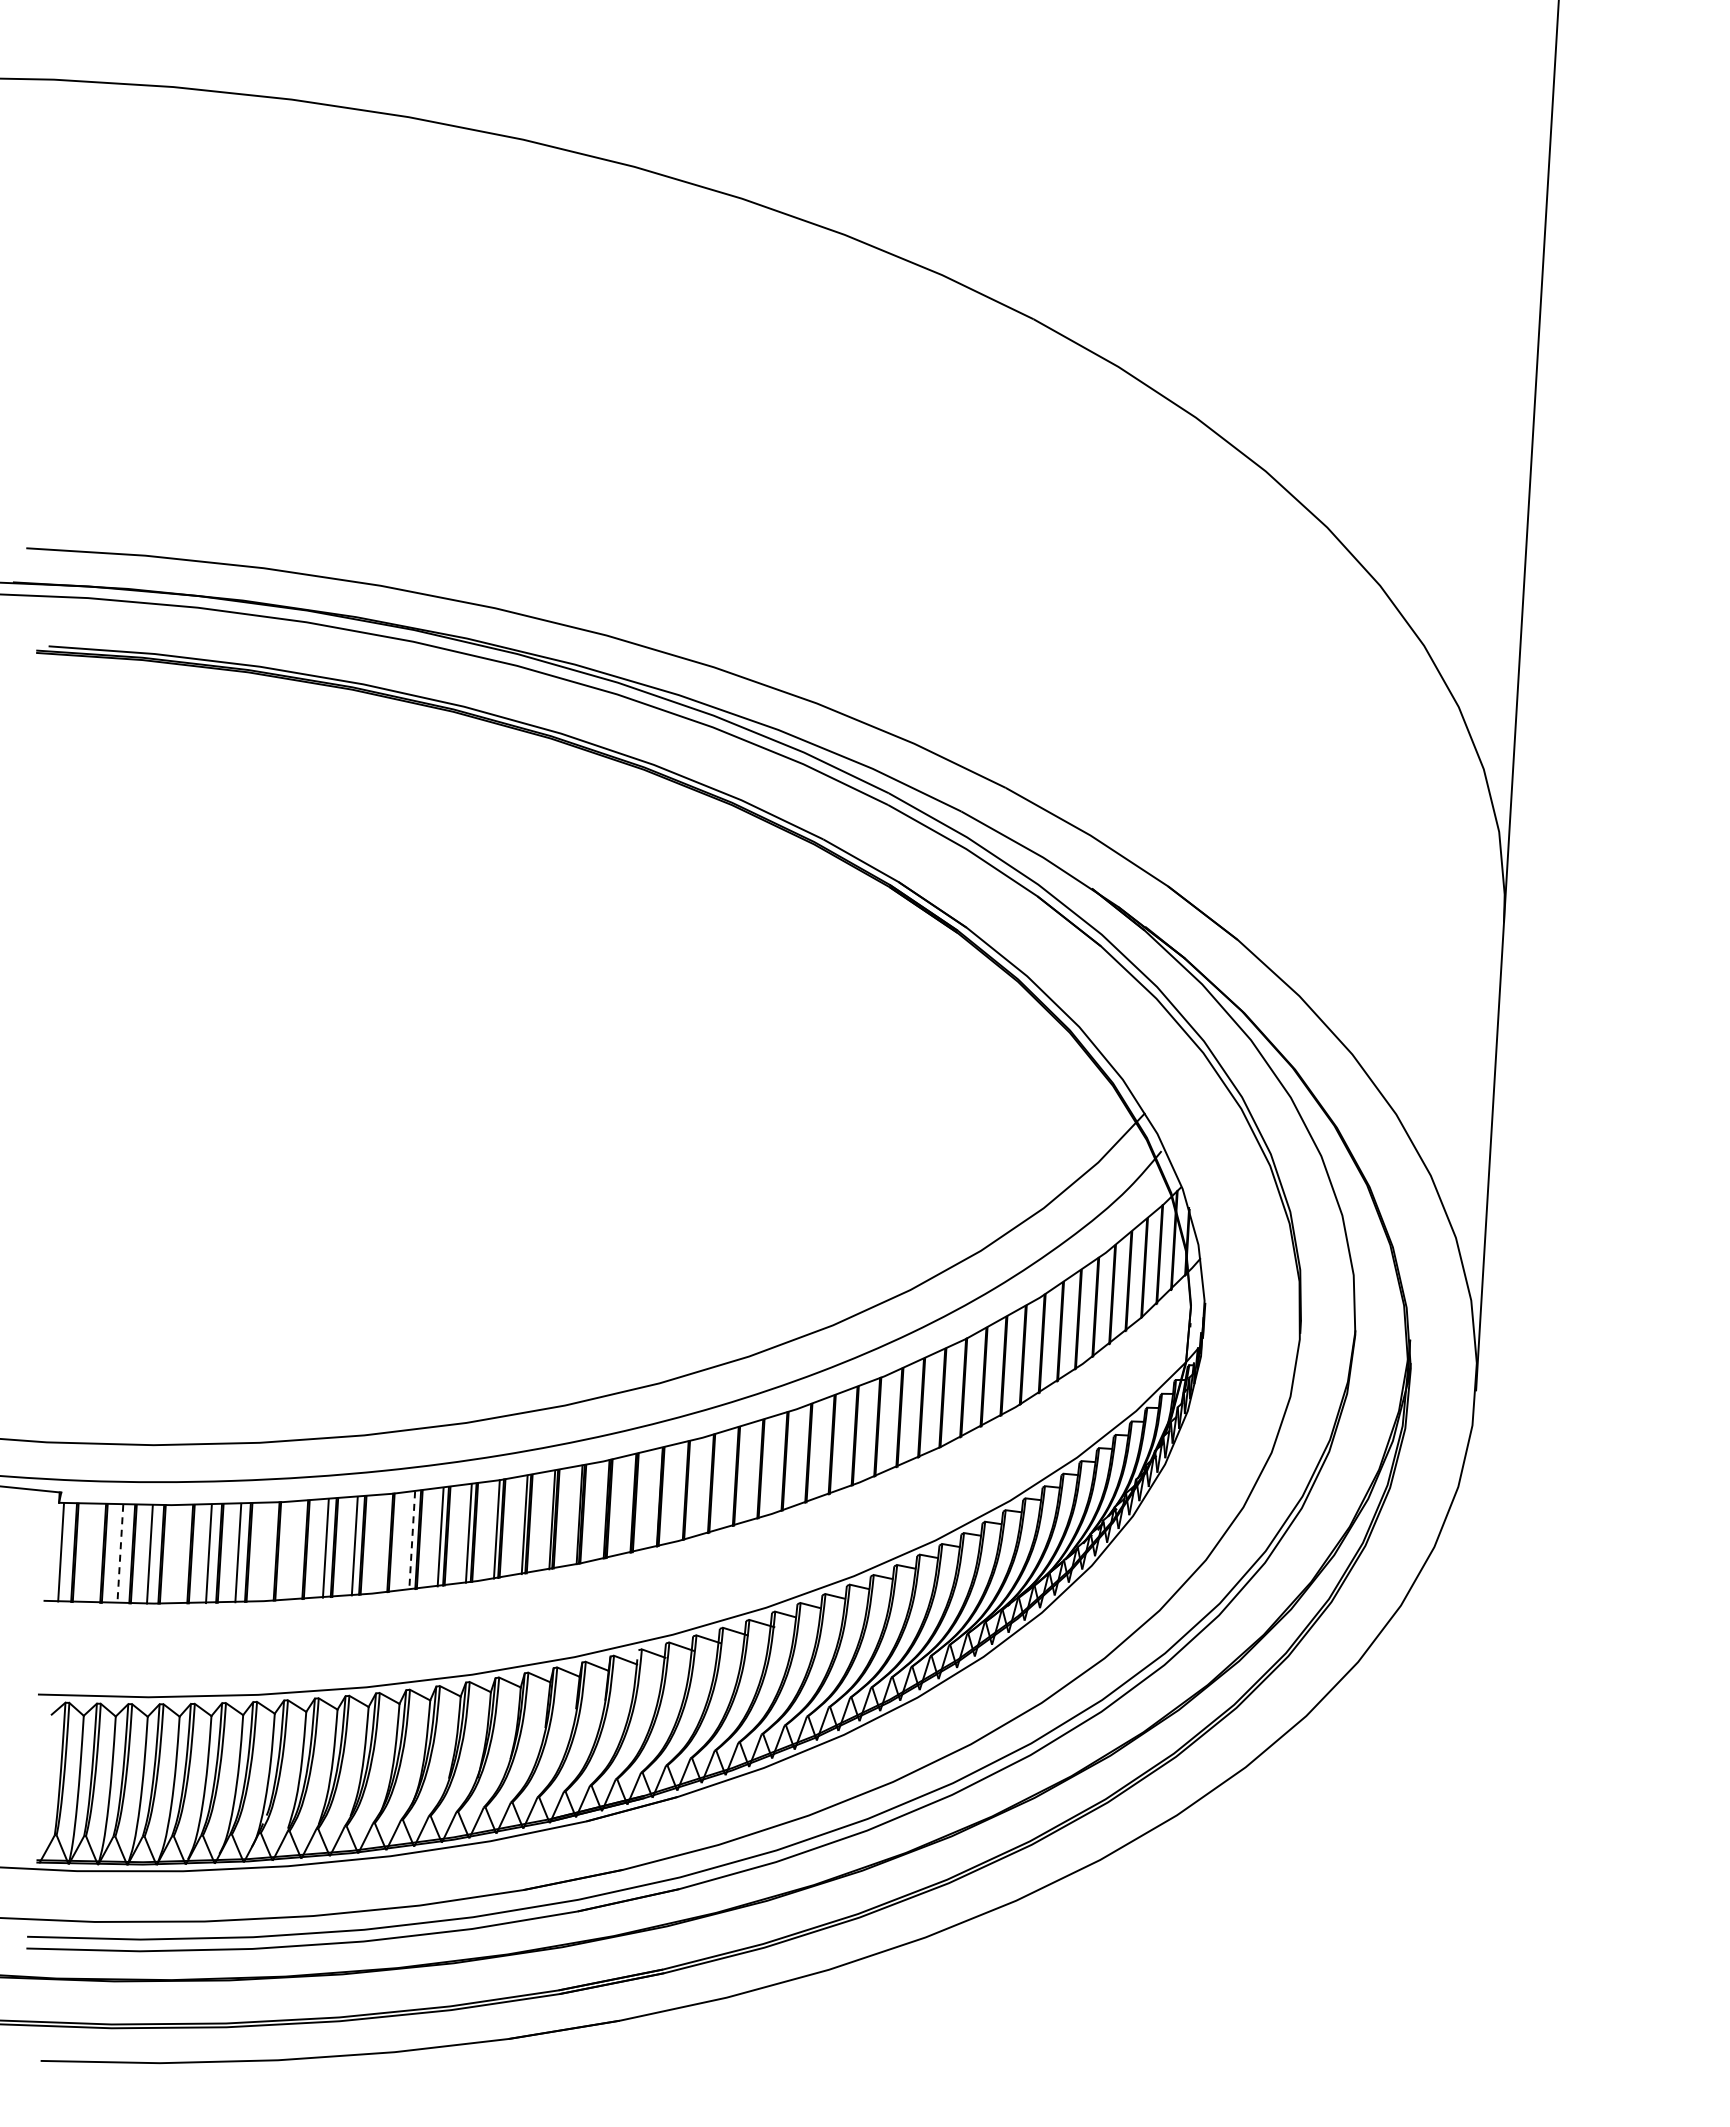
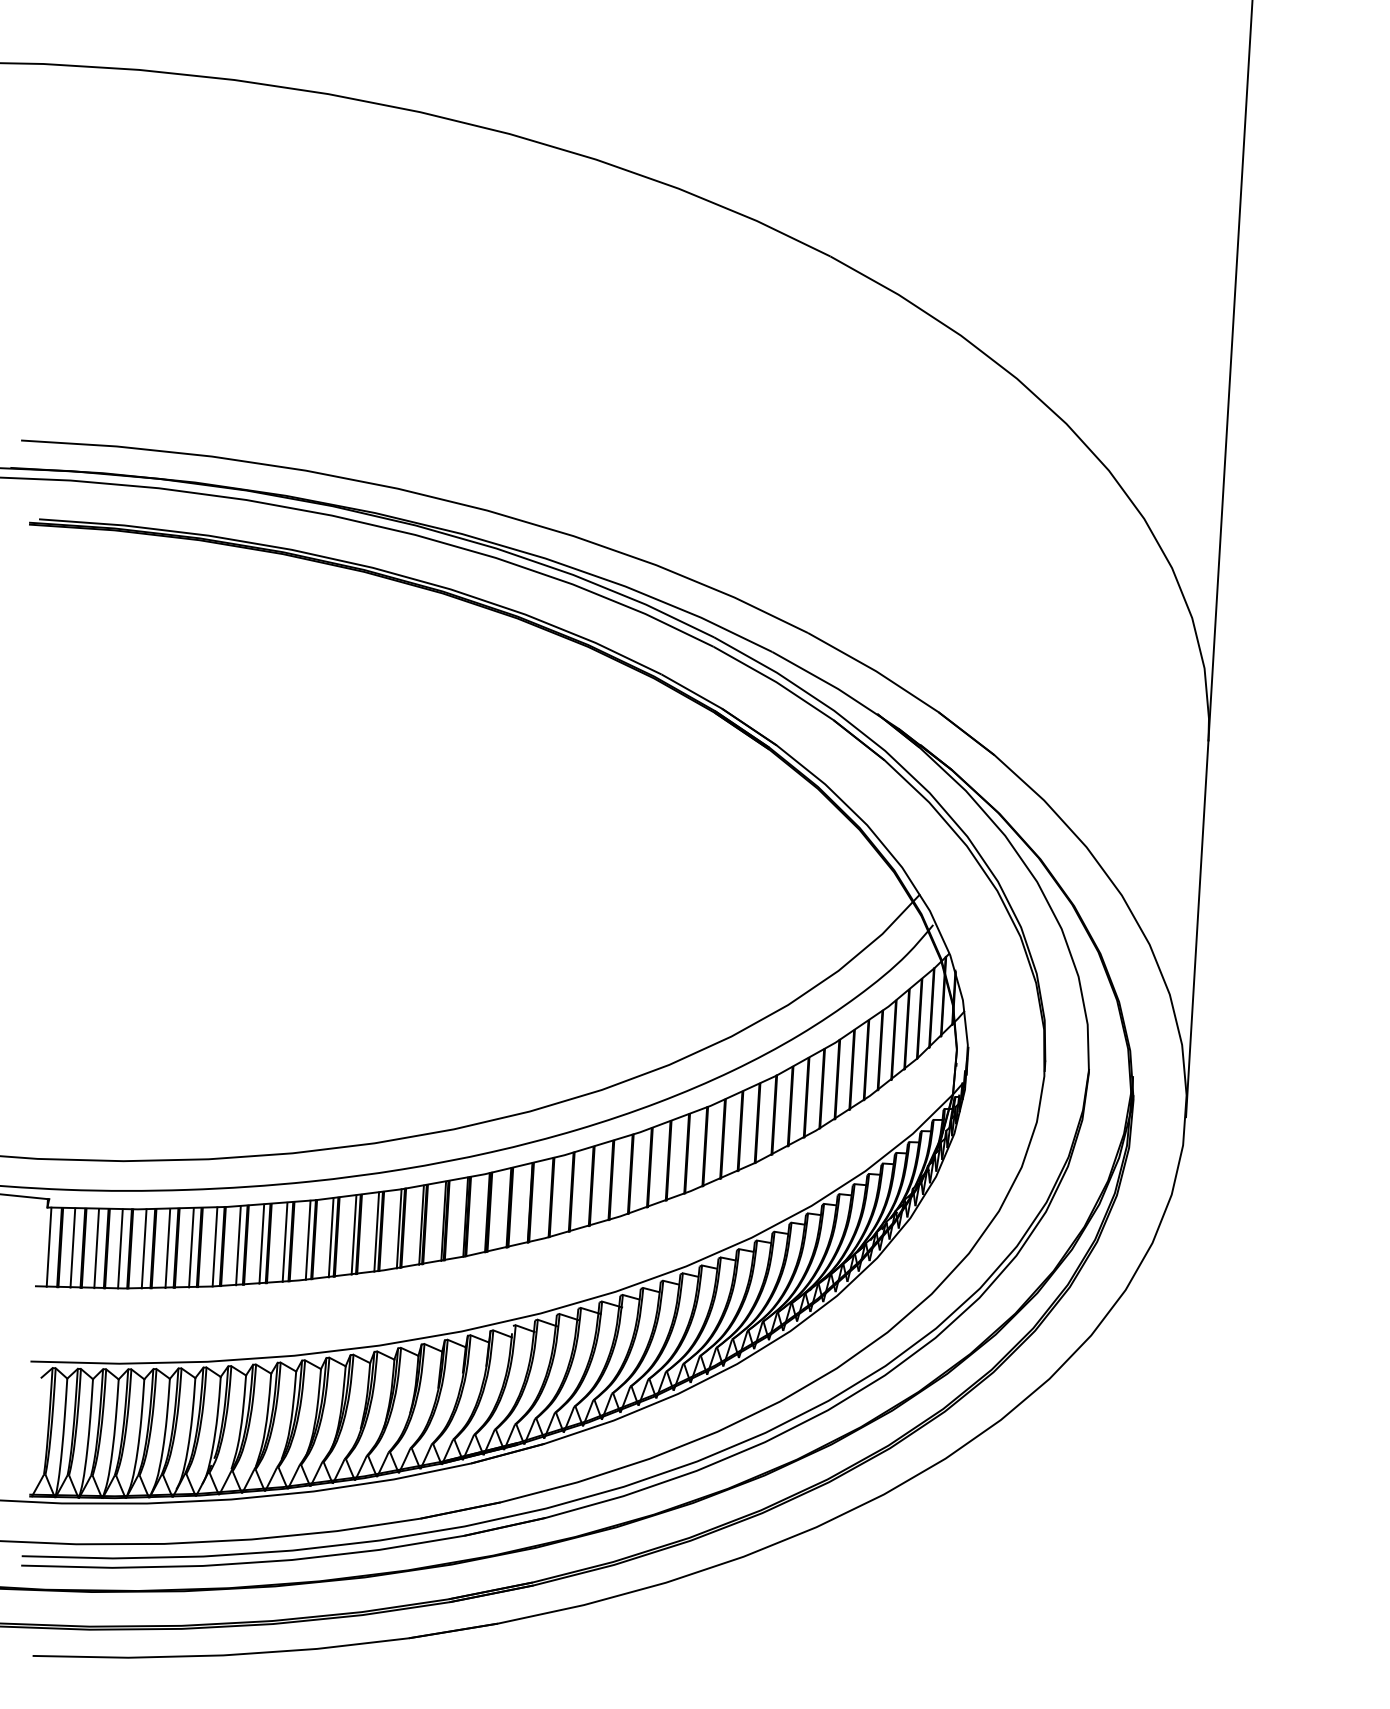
line: (412, 1541) -> (331, 1238), dashed -> solid
line: (383, 1543) -> (308, 1240), added
line: (296, 1550) -> (238, 1245), added
line: (267, 1551) -> (214, 1246), added
line: (90, 1553) -> (72, 1248), added
line: (120, 1554) -> (96, 1249), dashed -> solid
line: (179, 1554) -> (144, 1249), added

